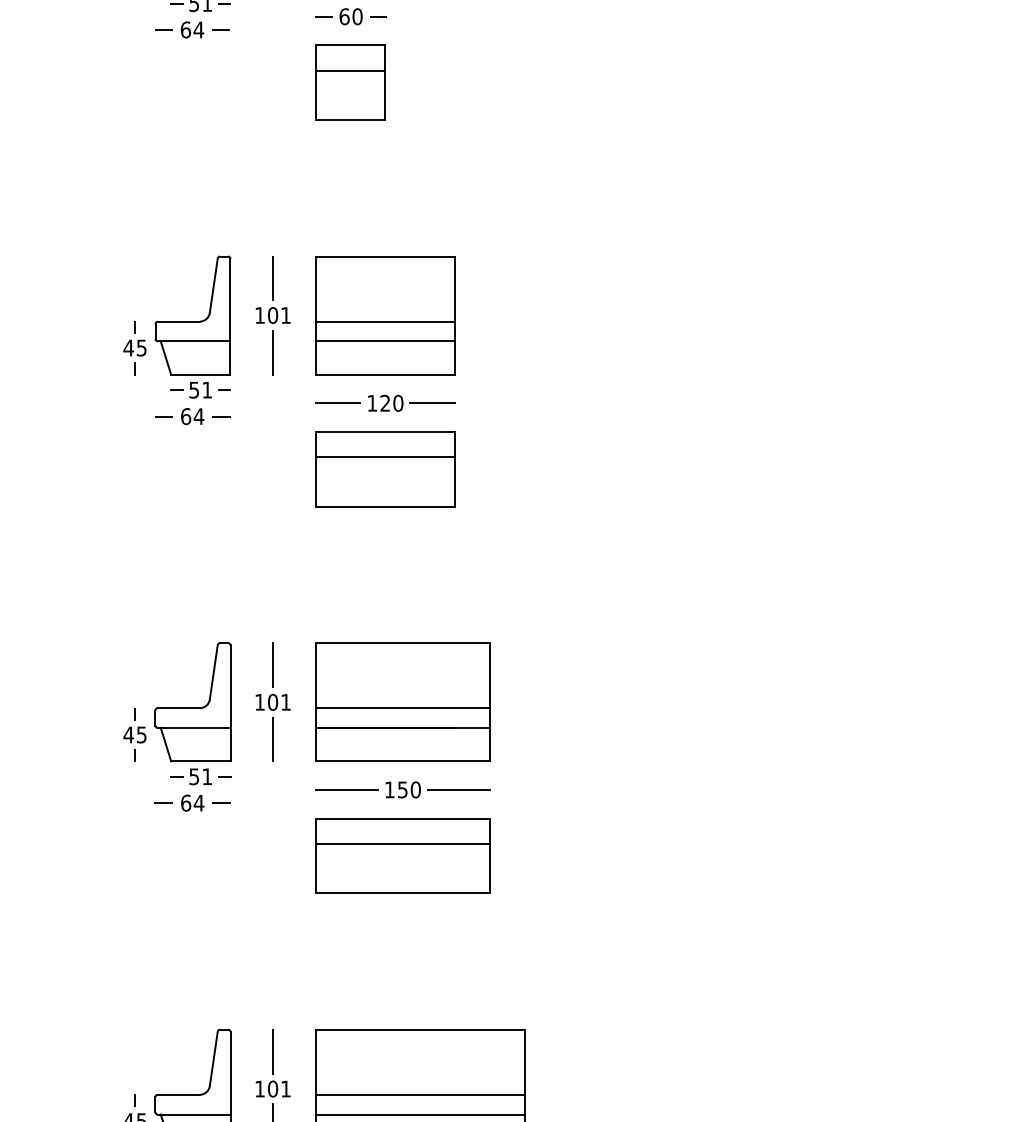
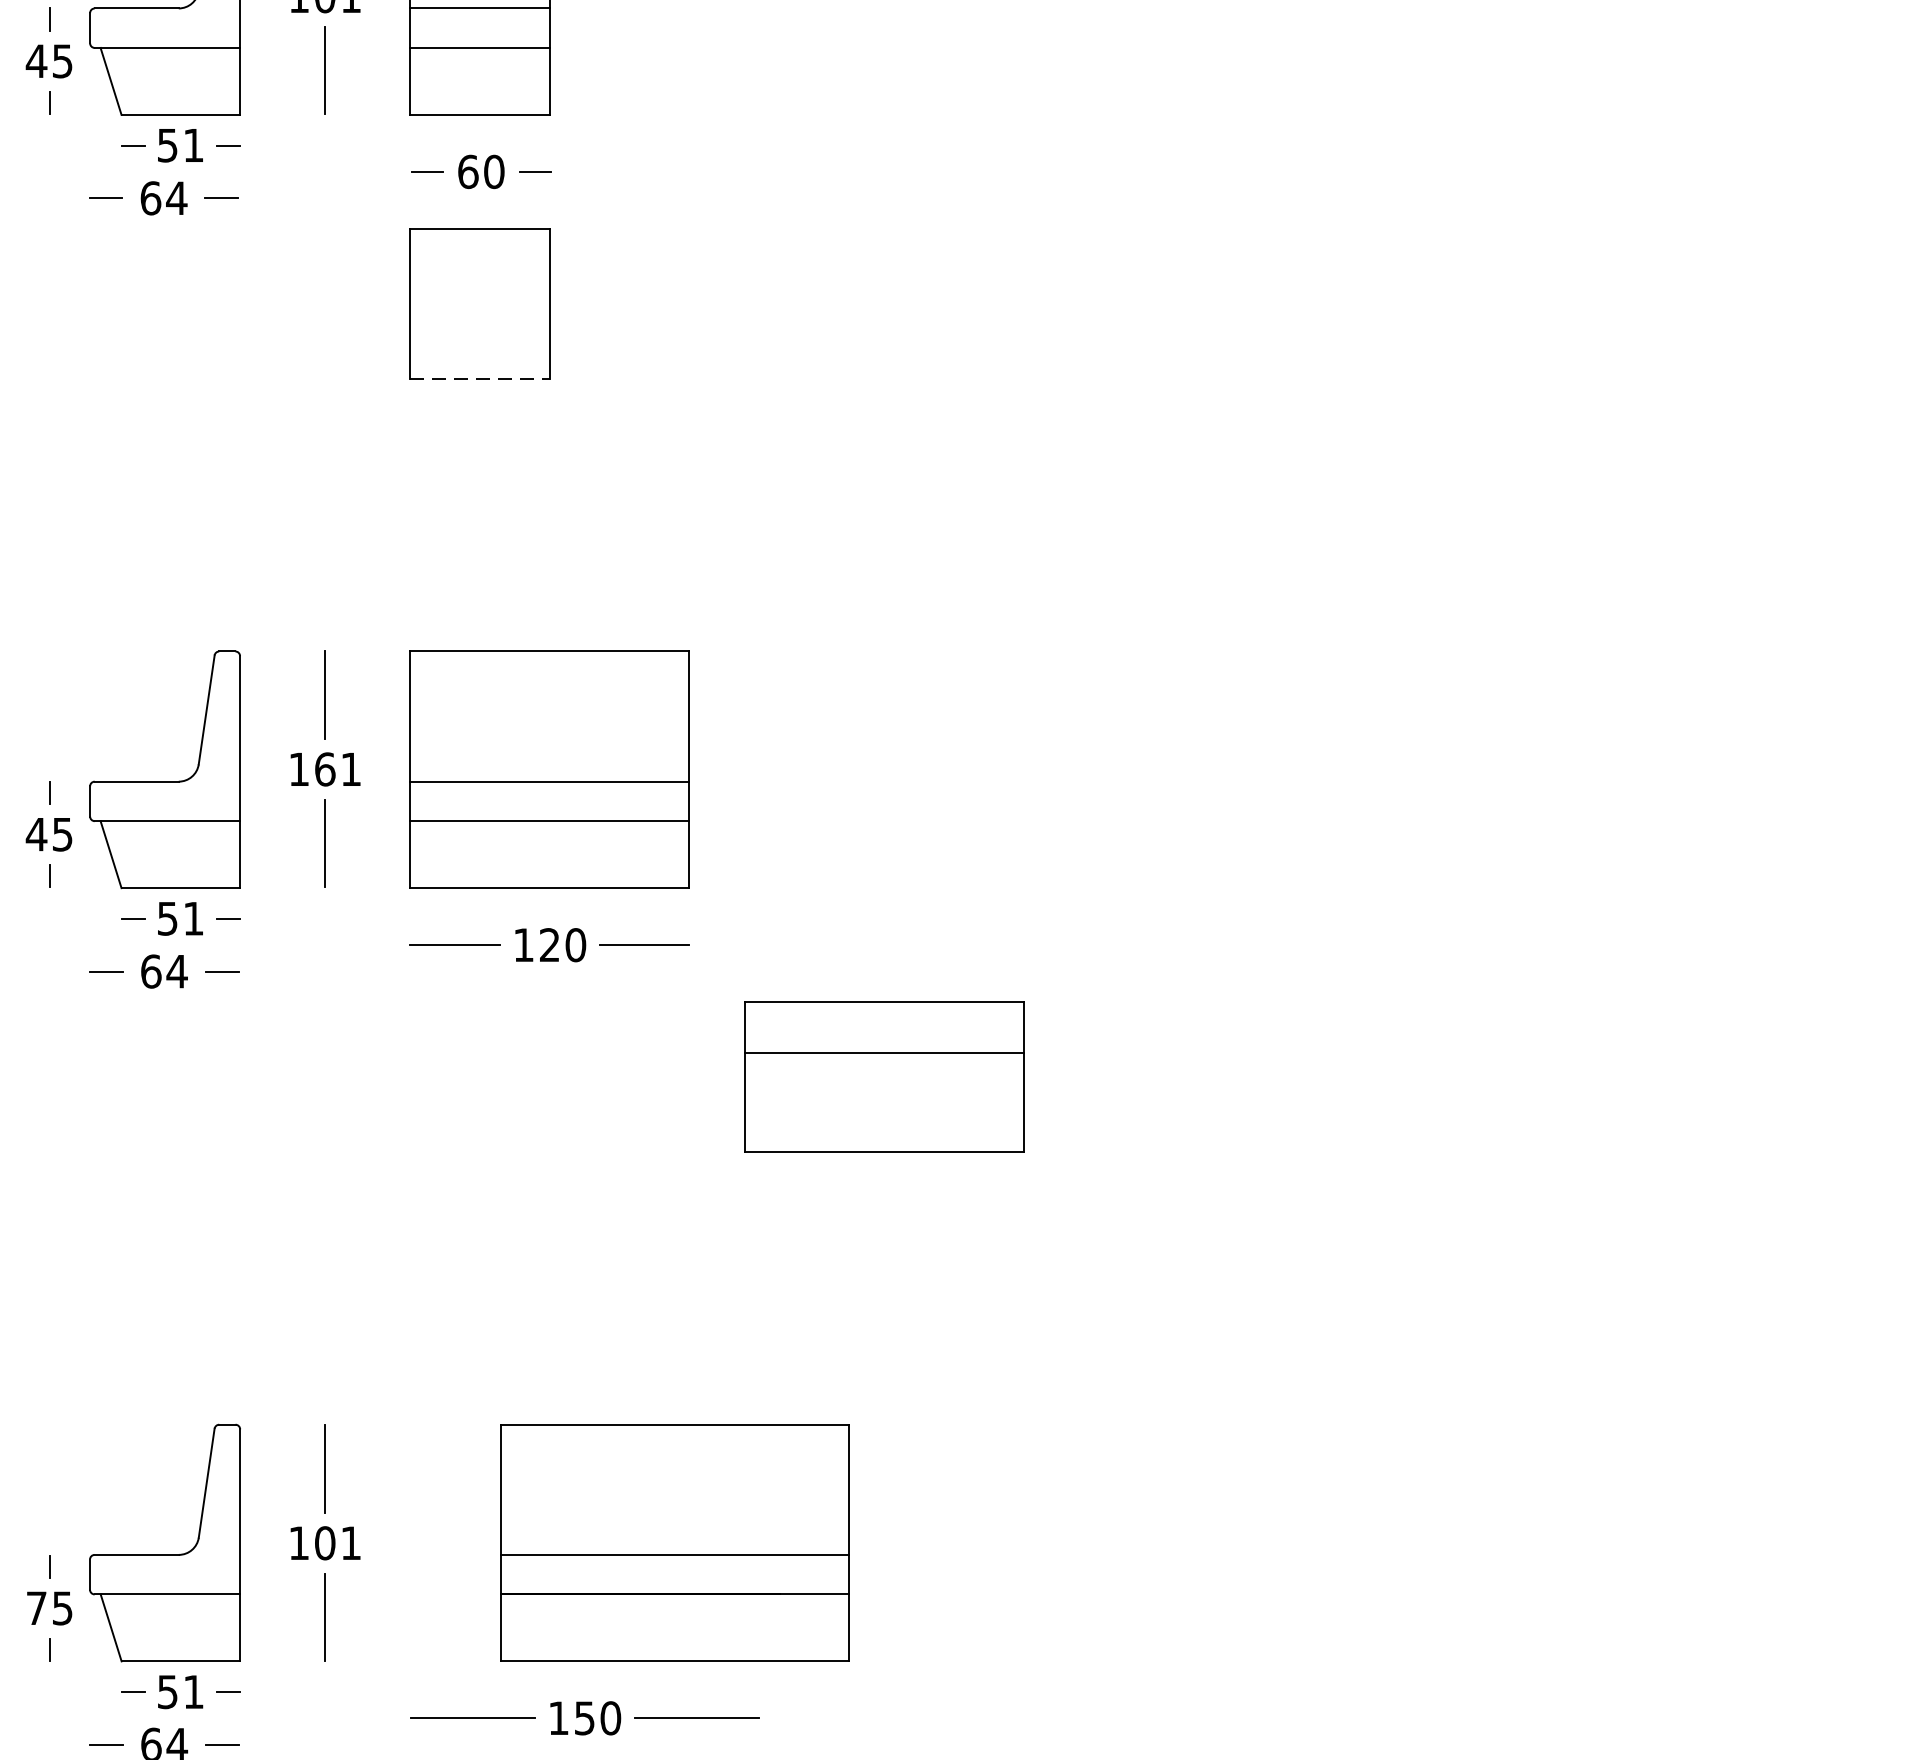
line: (350, 70) -> (480, 279), removed
line: (350, 120) -> (480, 379), solid -> dashed
text: (273, 315) -> (326, 769), 101 -> 161
part: (385, 469) -> (884, 1077), moved
part: (402, 701) -> (674, 1541), moved
text: (128, 734) -> (36, 1607), 45 -> 75

